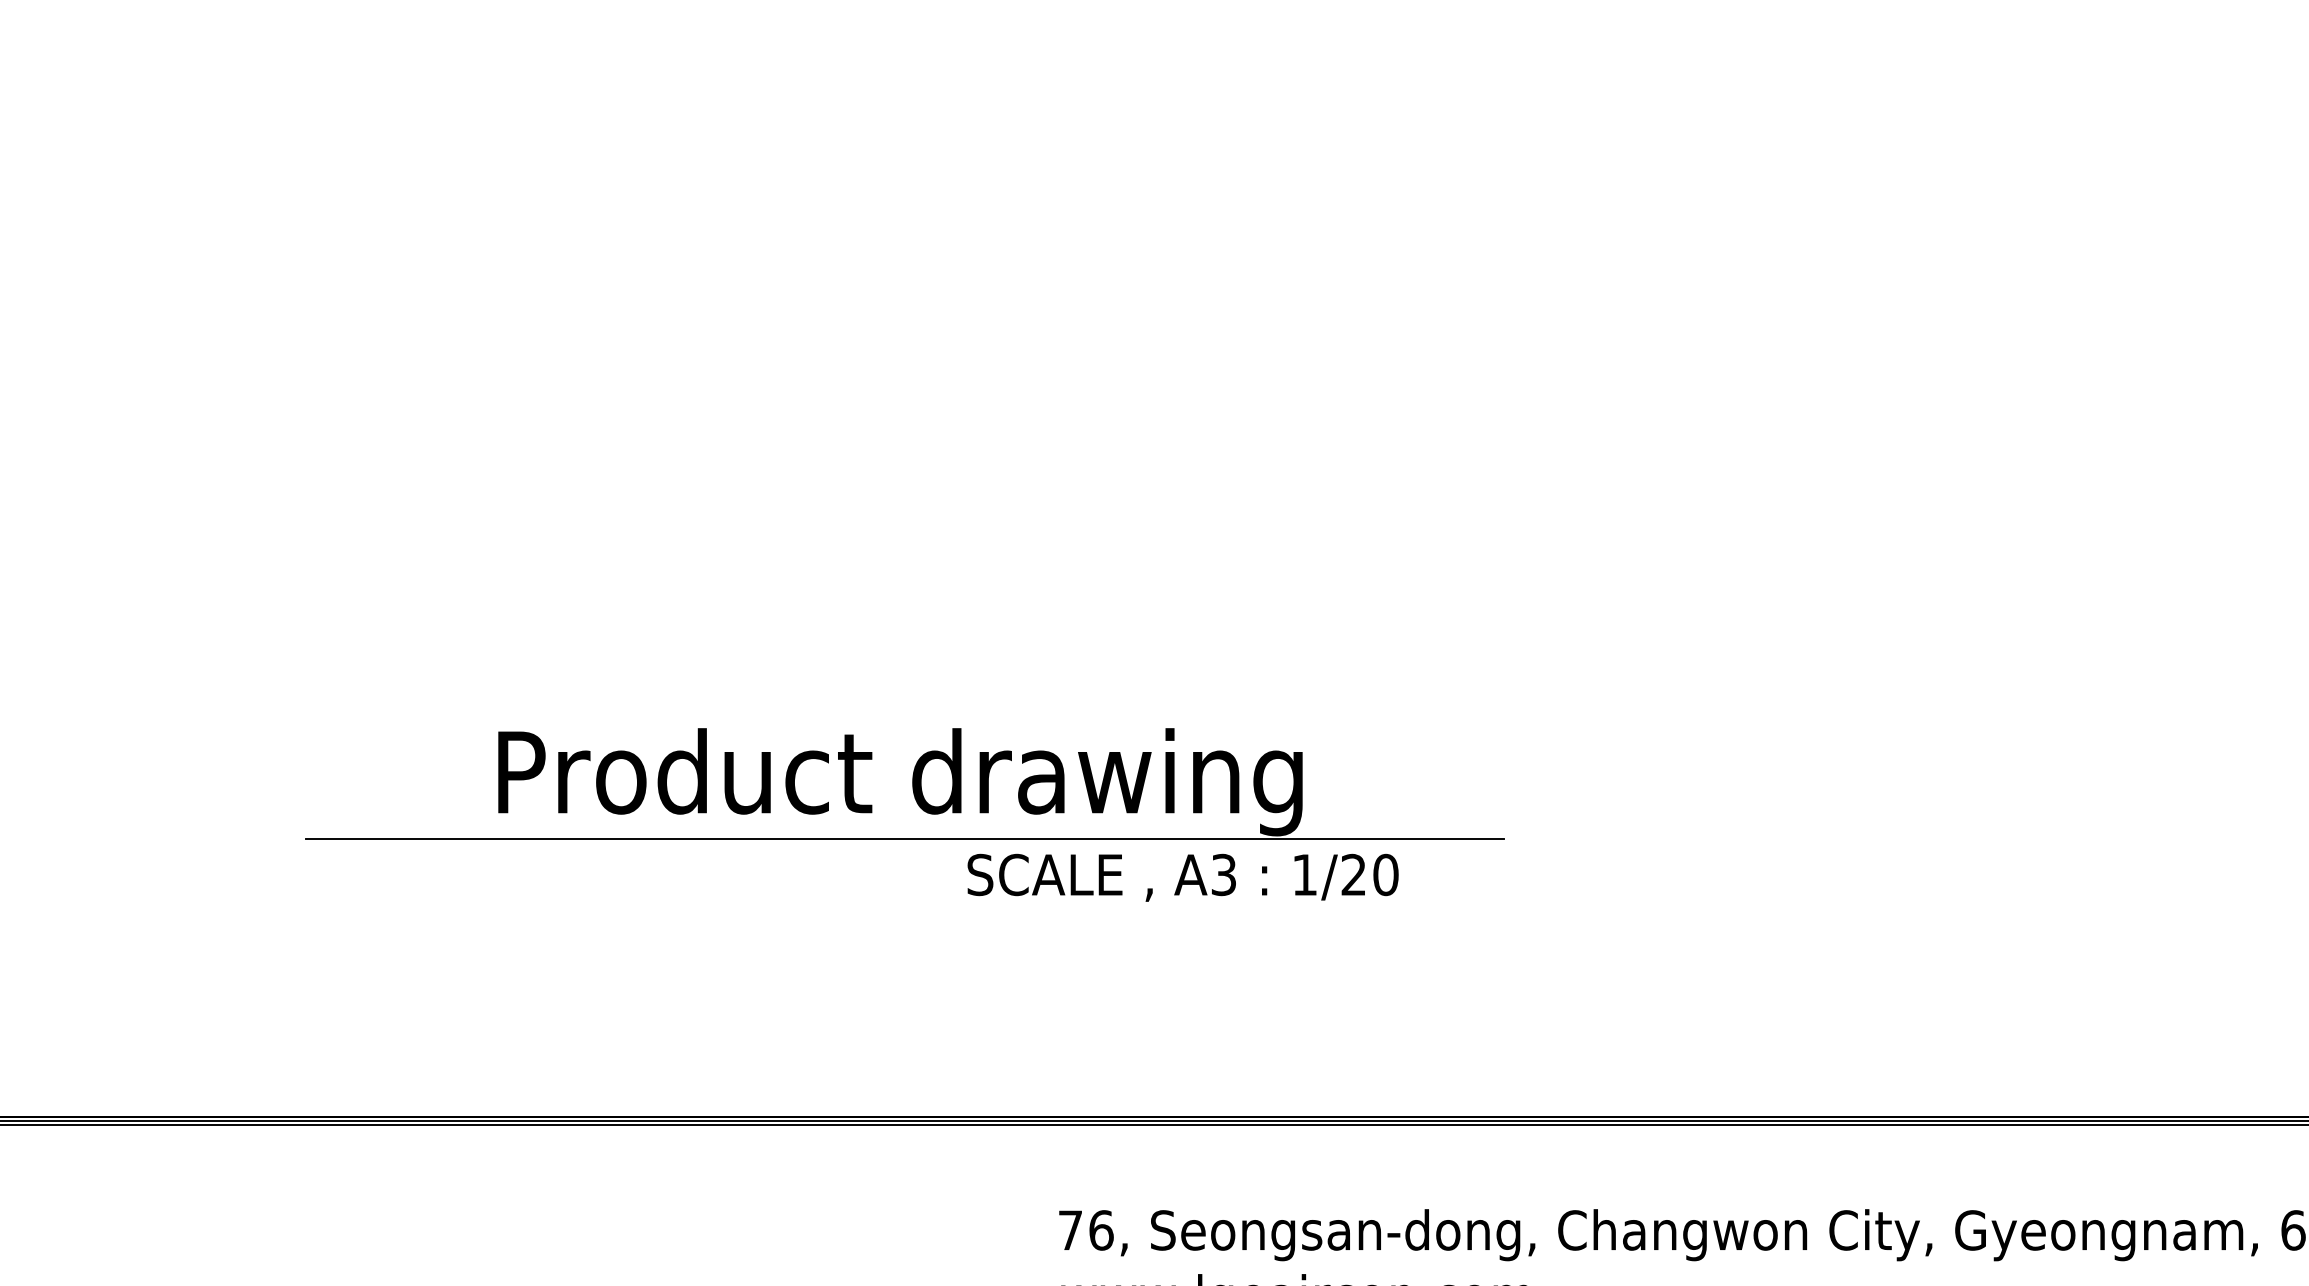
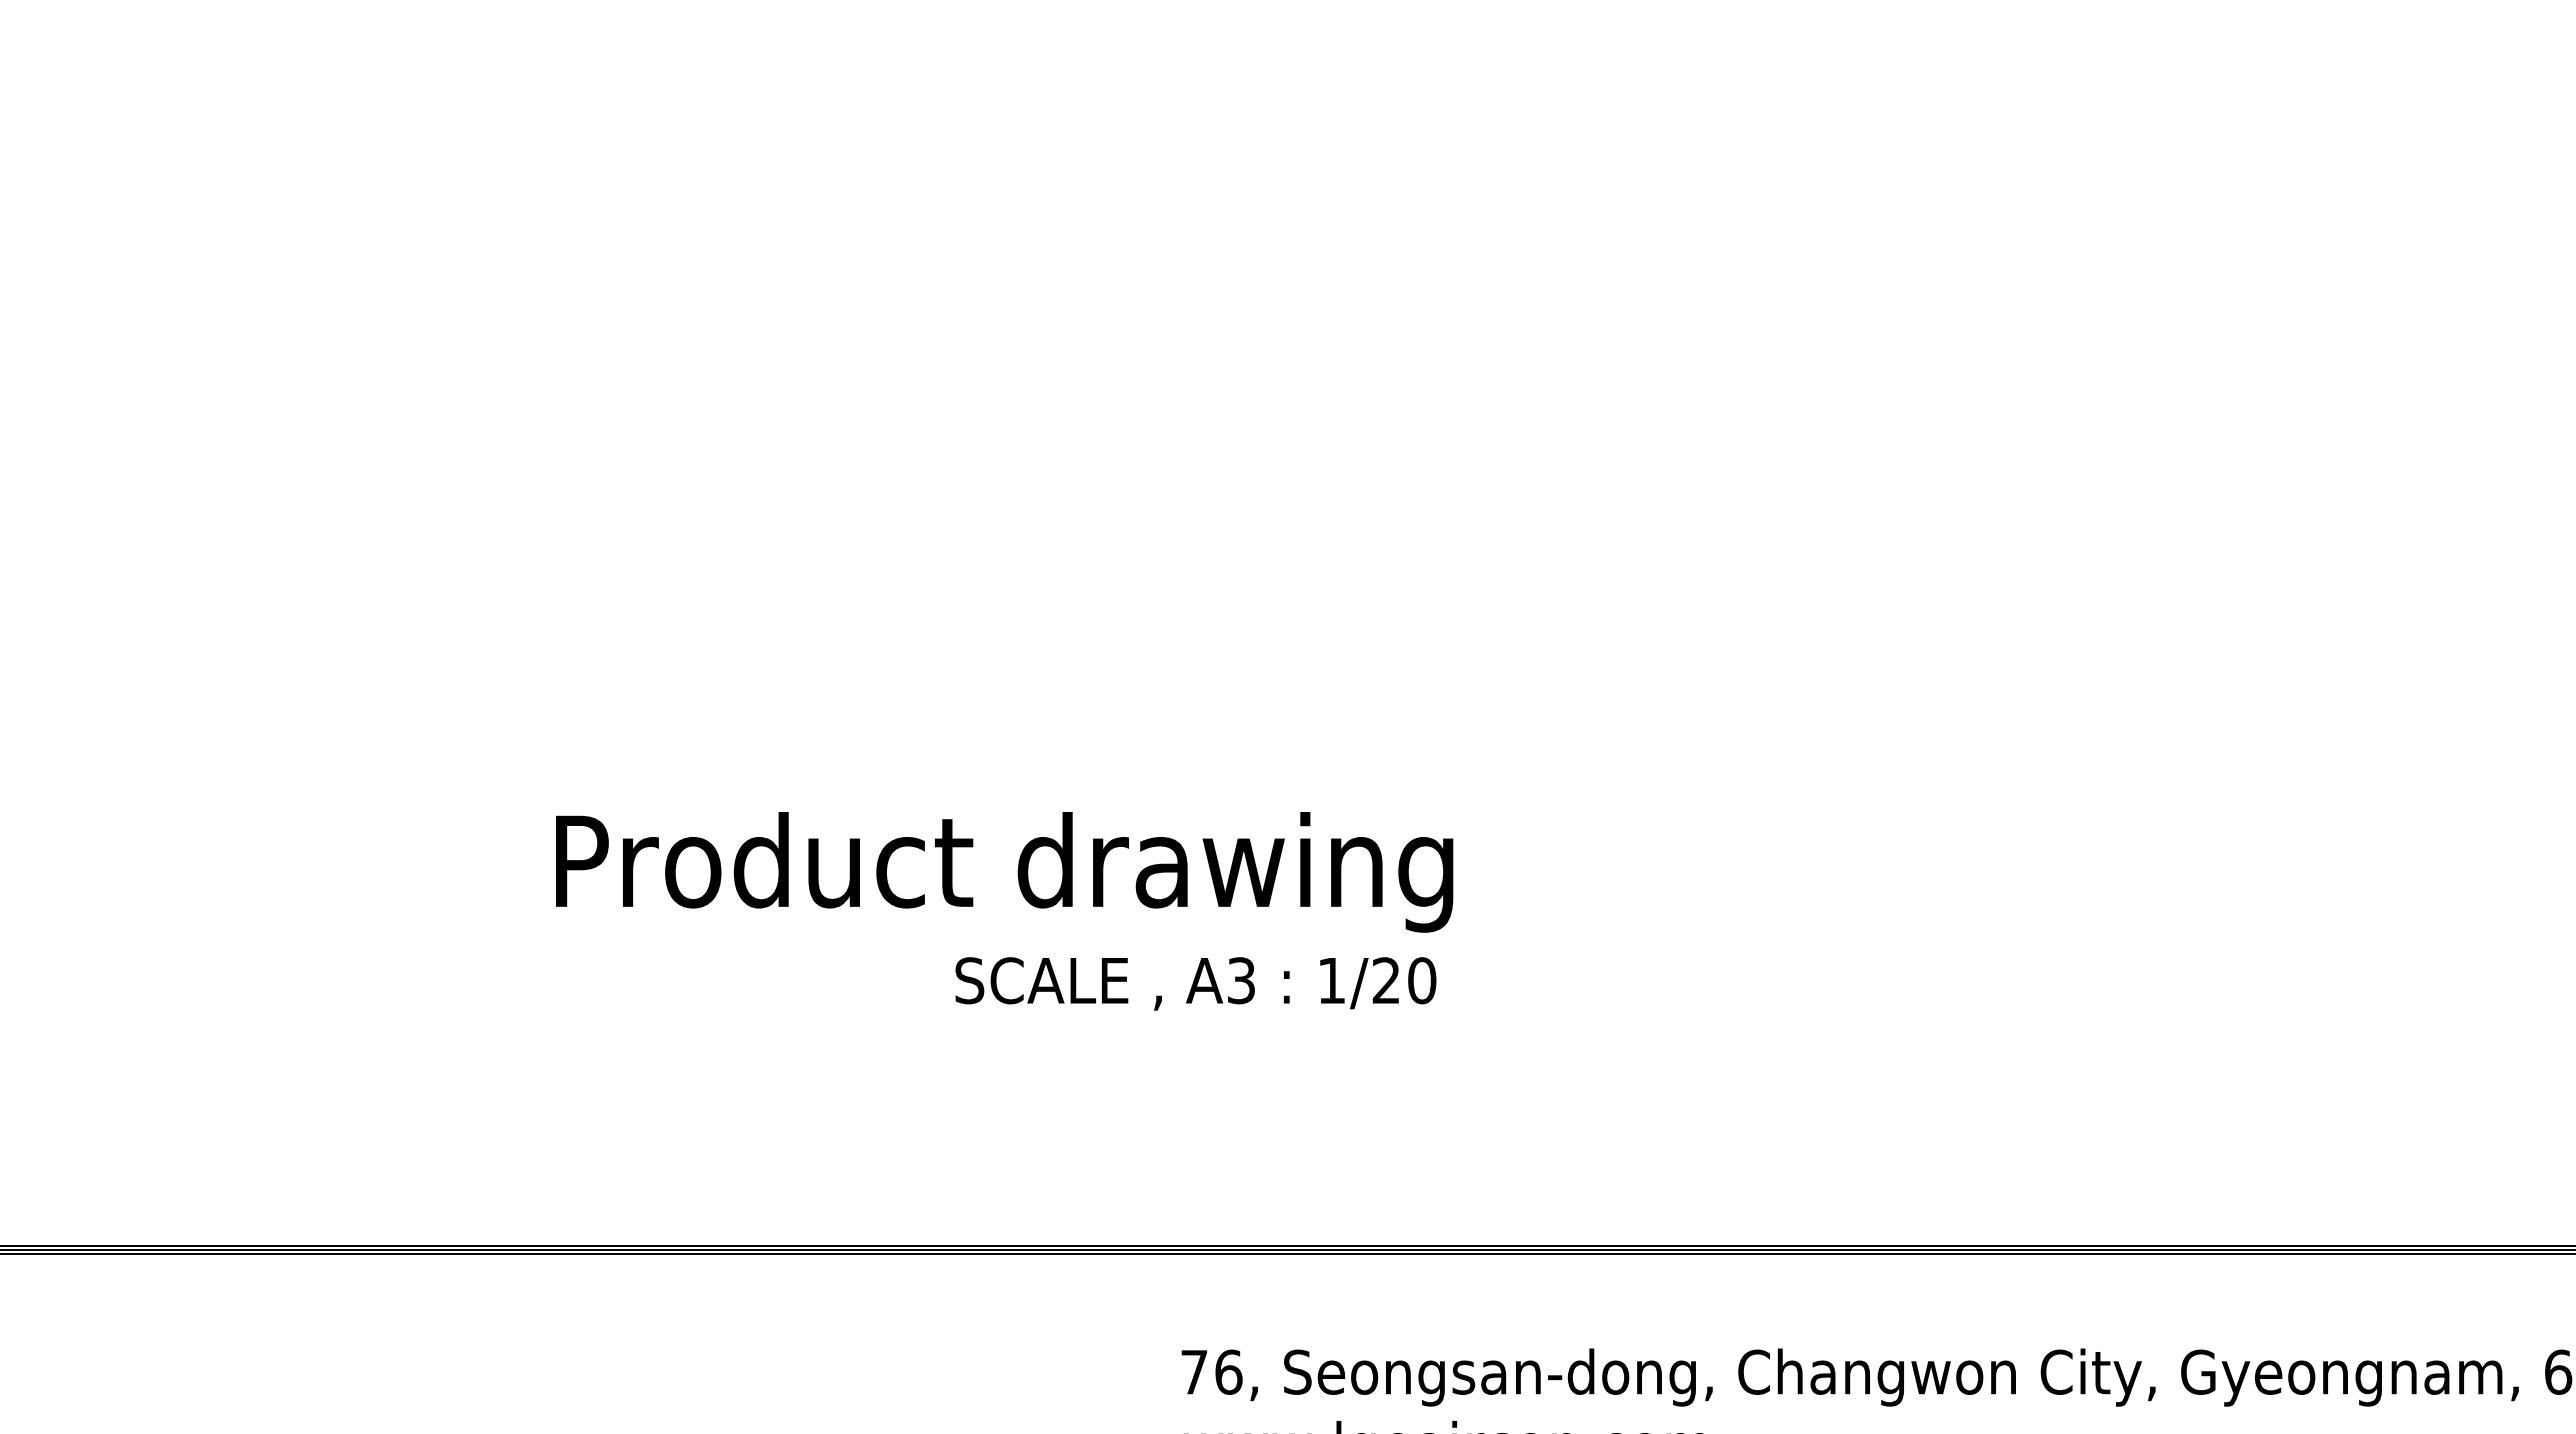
line: (904, 838) -> (1009, 935), removed
text: (1182, 877) -> (1195, 983), moved

